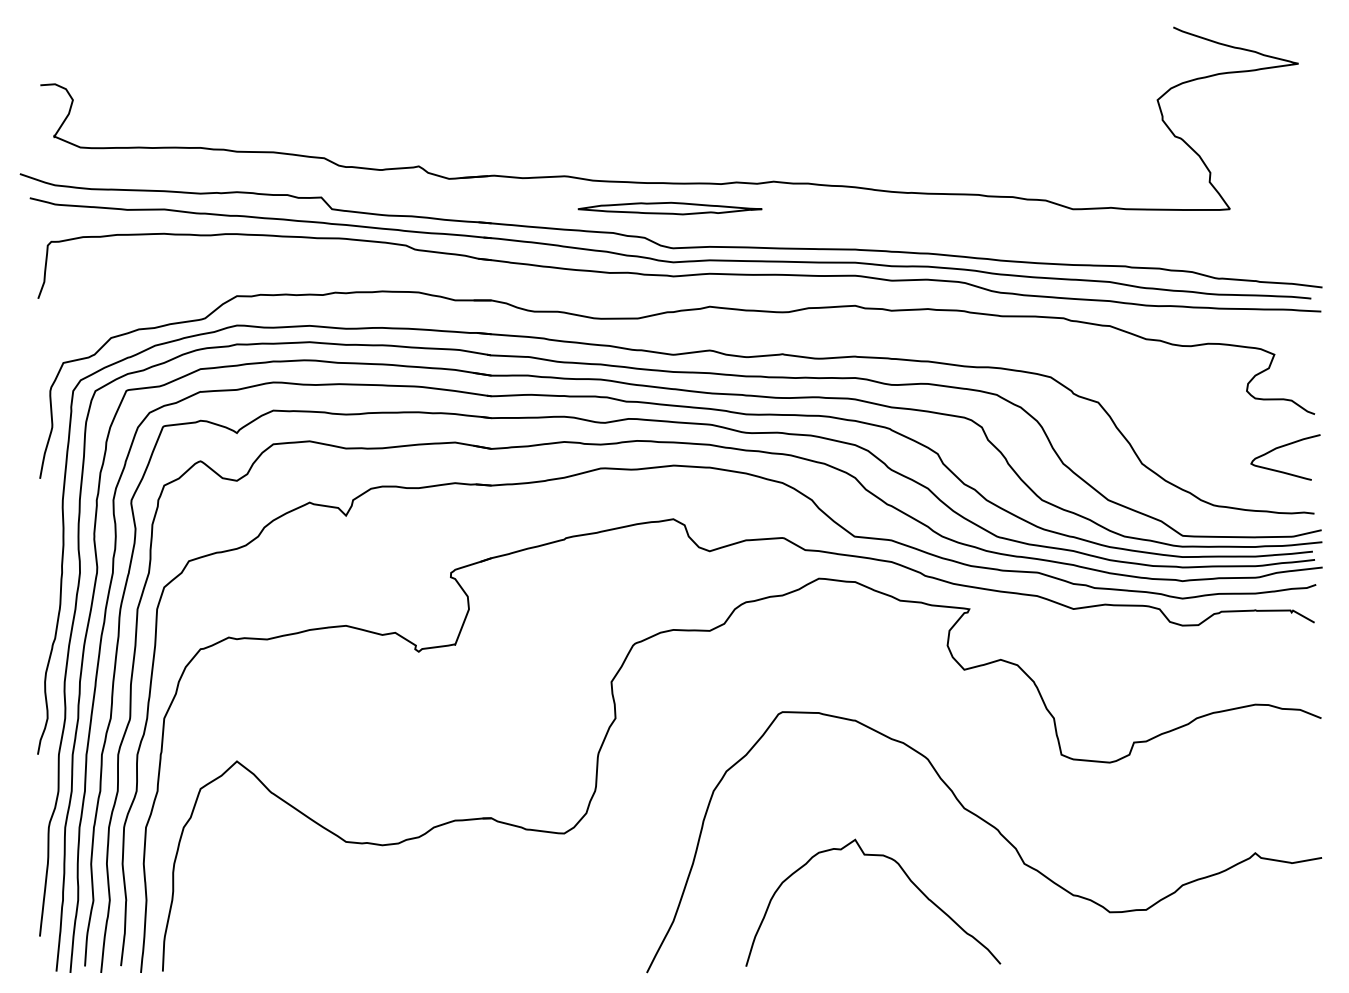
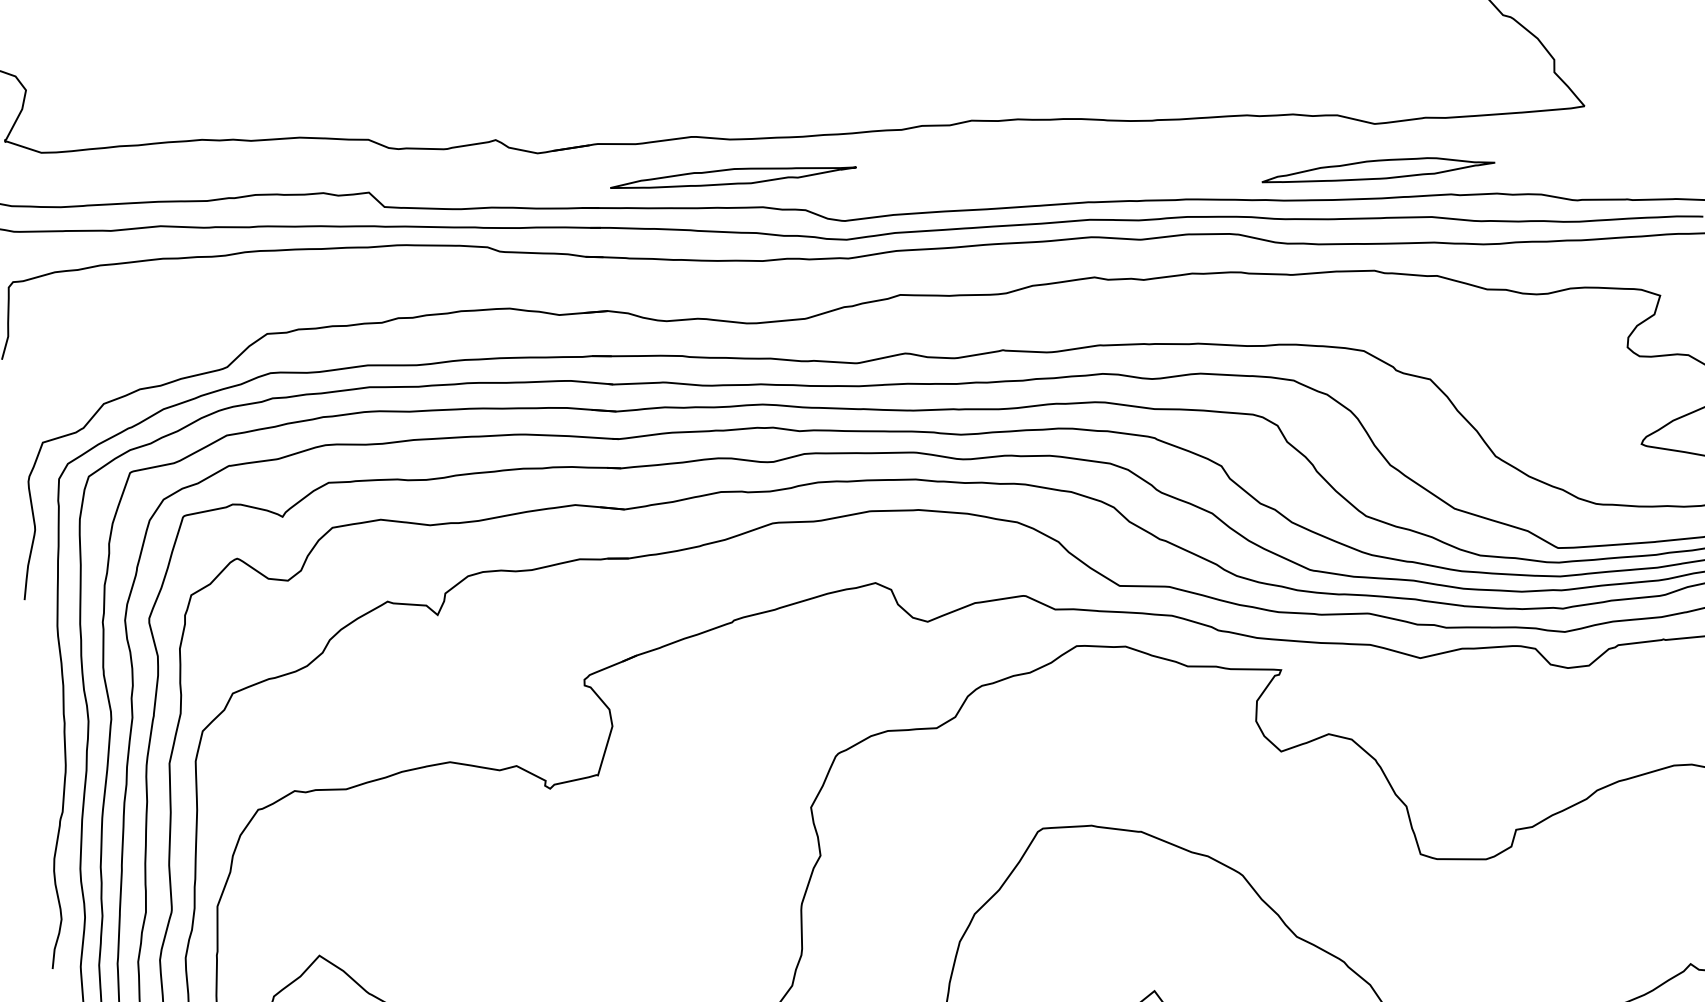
part: (669, 208) -> (732, 176), moved
part: (1072, 243) -> (1377, 169), added

